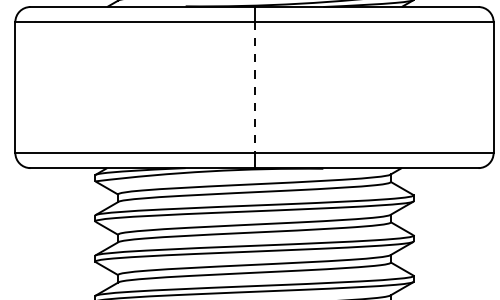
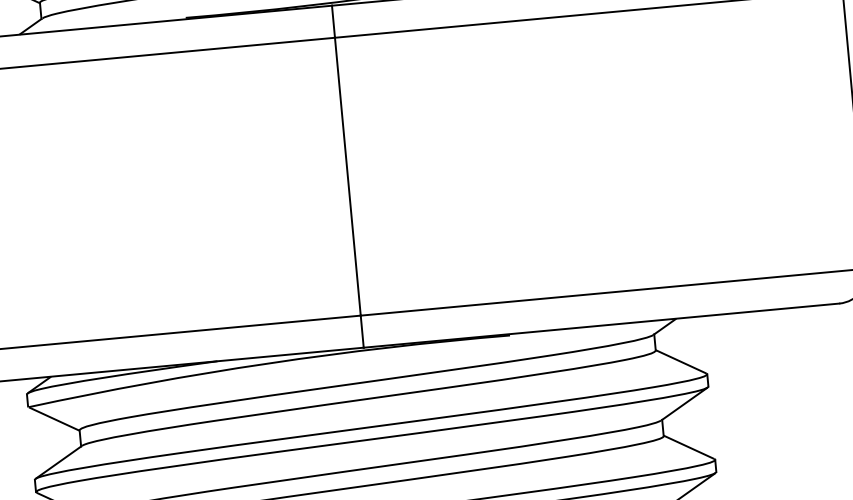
line: (254, 88) -> (348, 178), dashed -> solid

